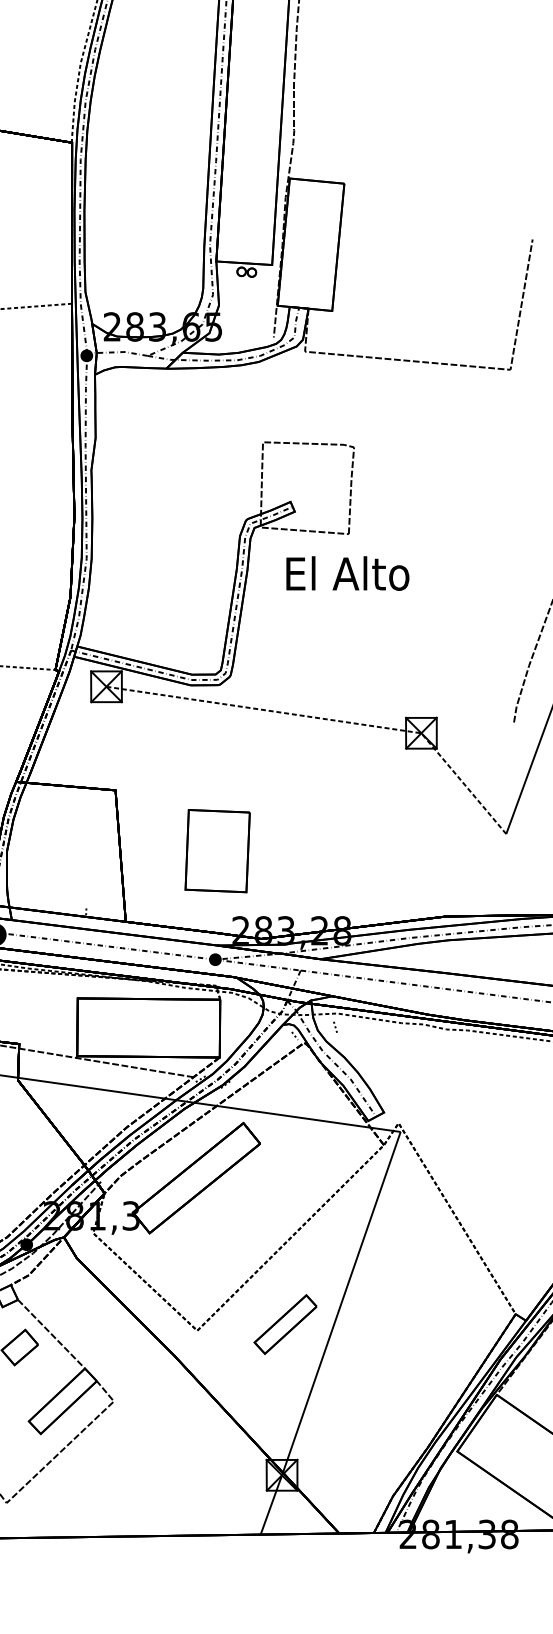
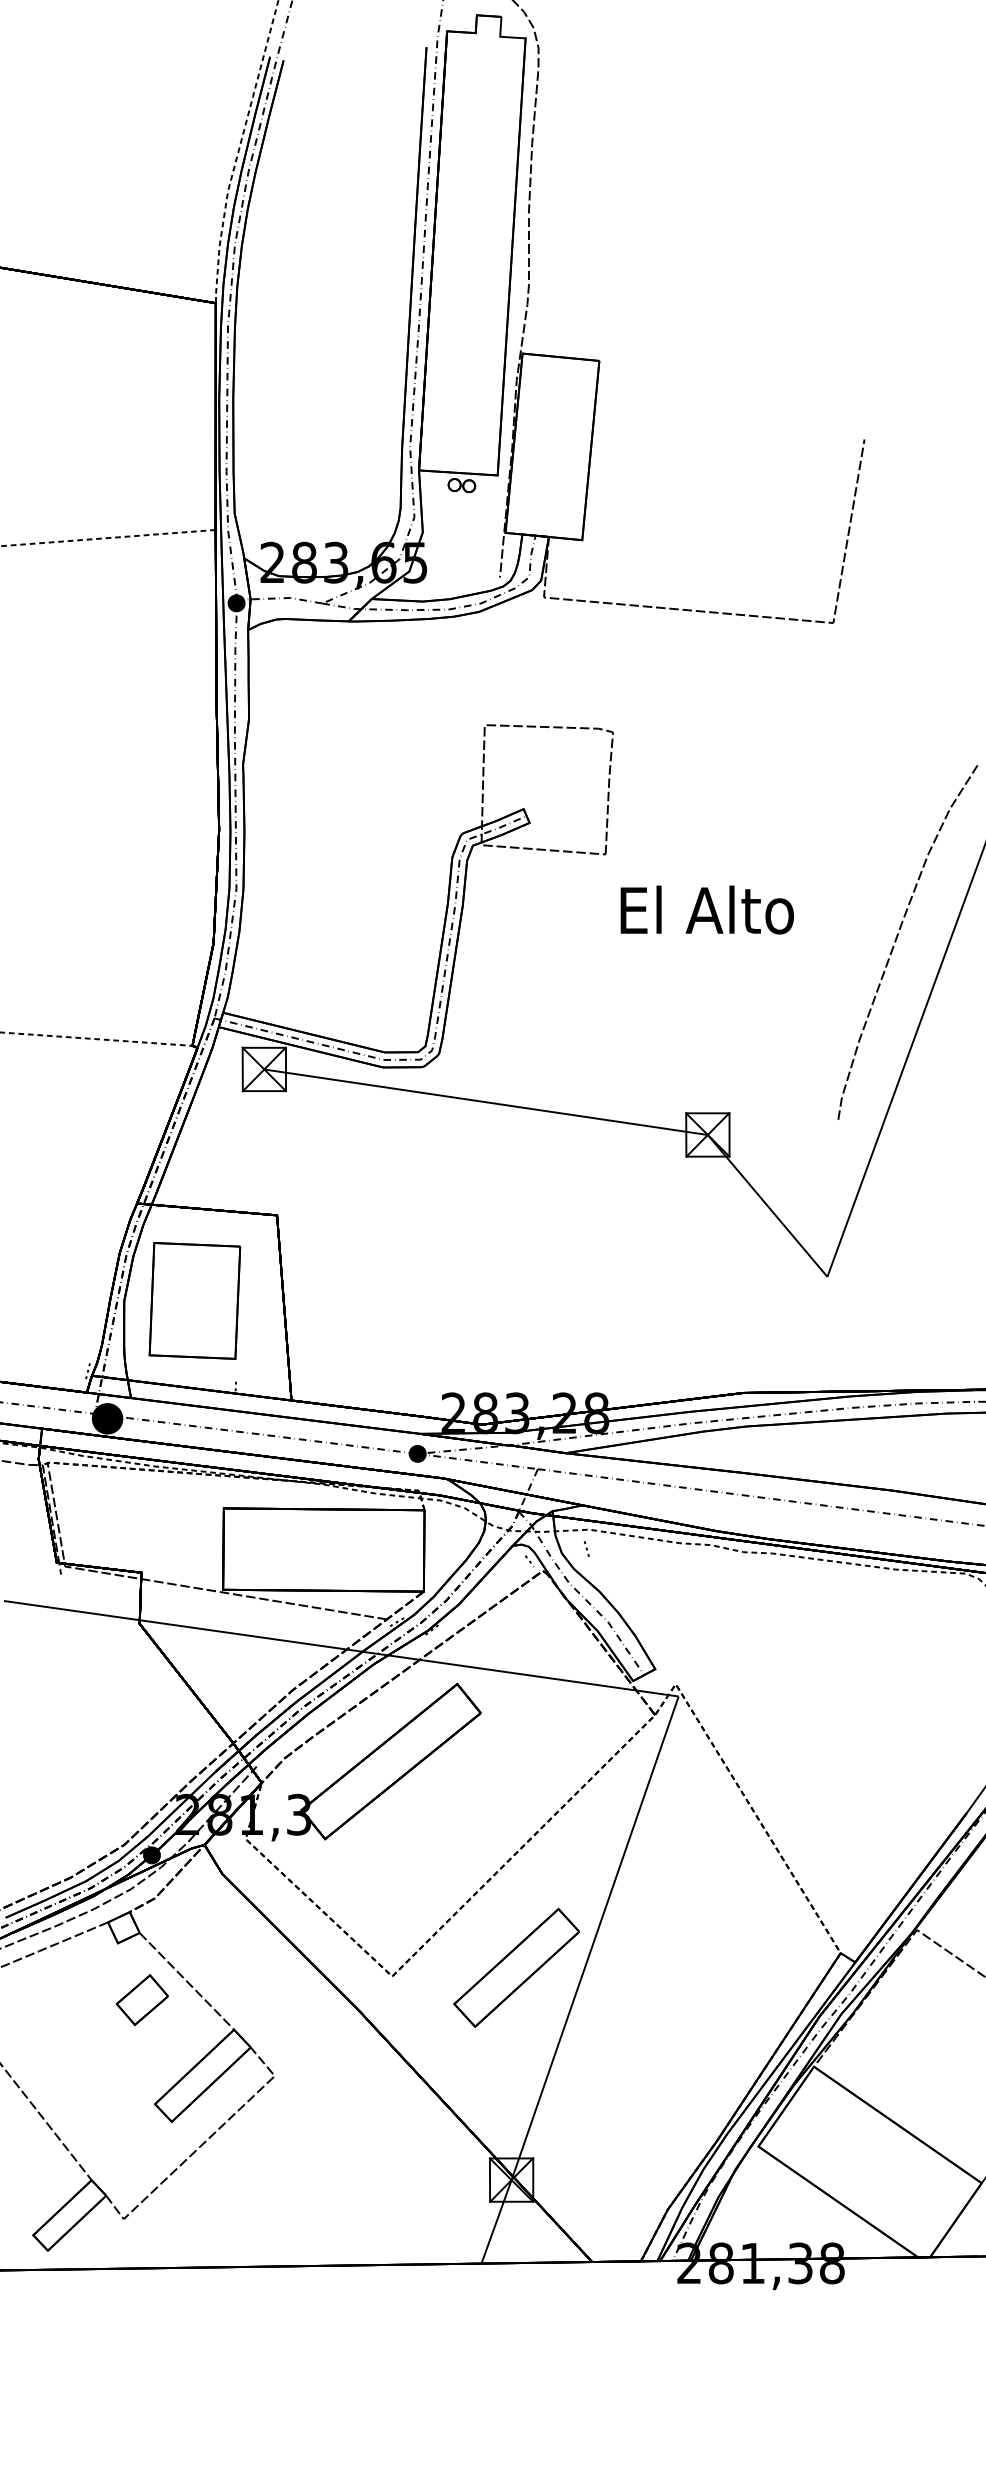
text: (347, 573) -> (706, 909), moved
line: (329, 719) -> (578, 1115), dashed -> solid
part: (217, 850) -> (194, 1300), moved
part: (285, 1324) -> (516, 1967), size x1.43

